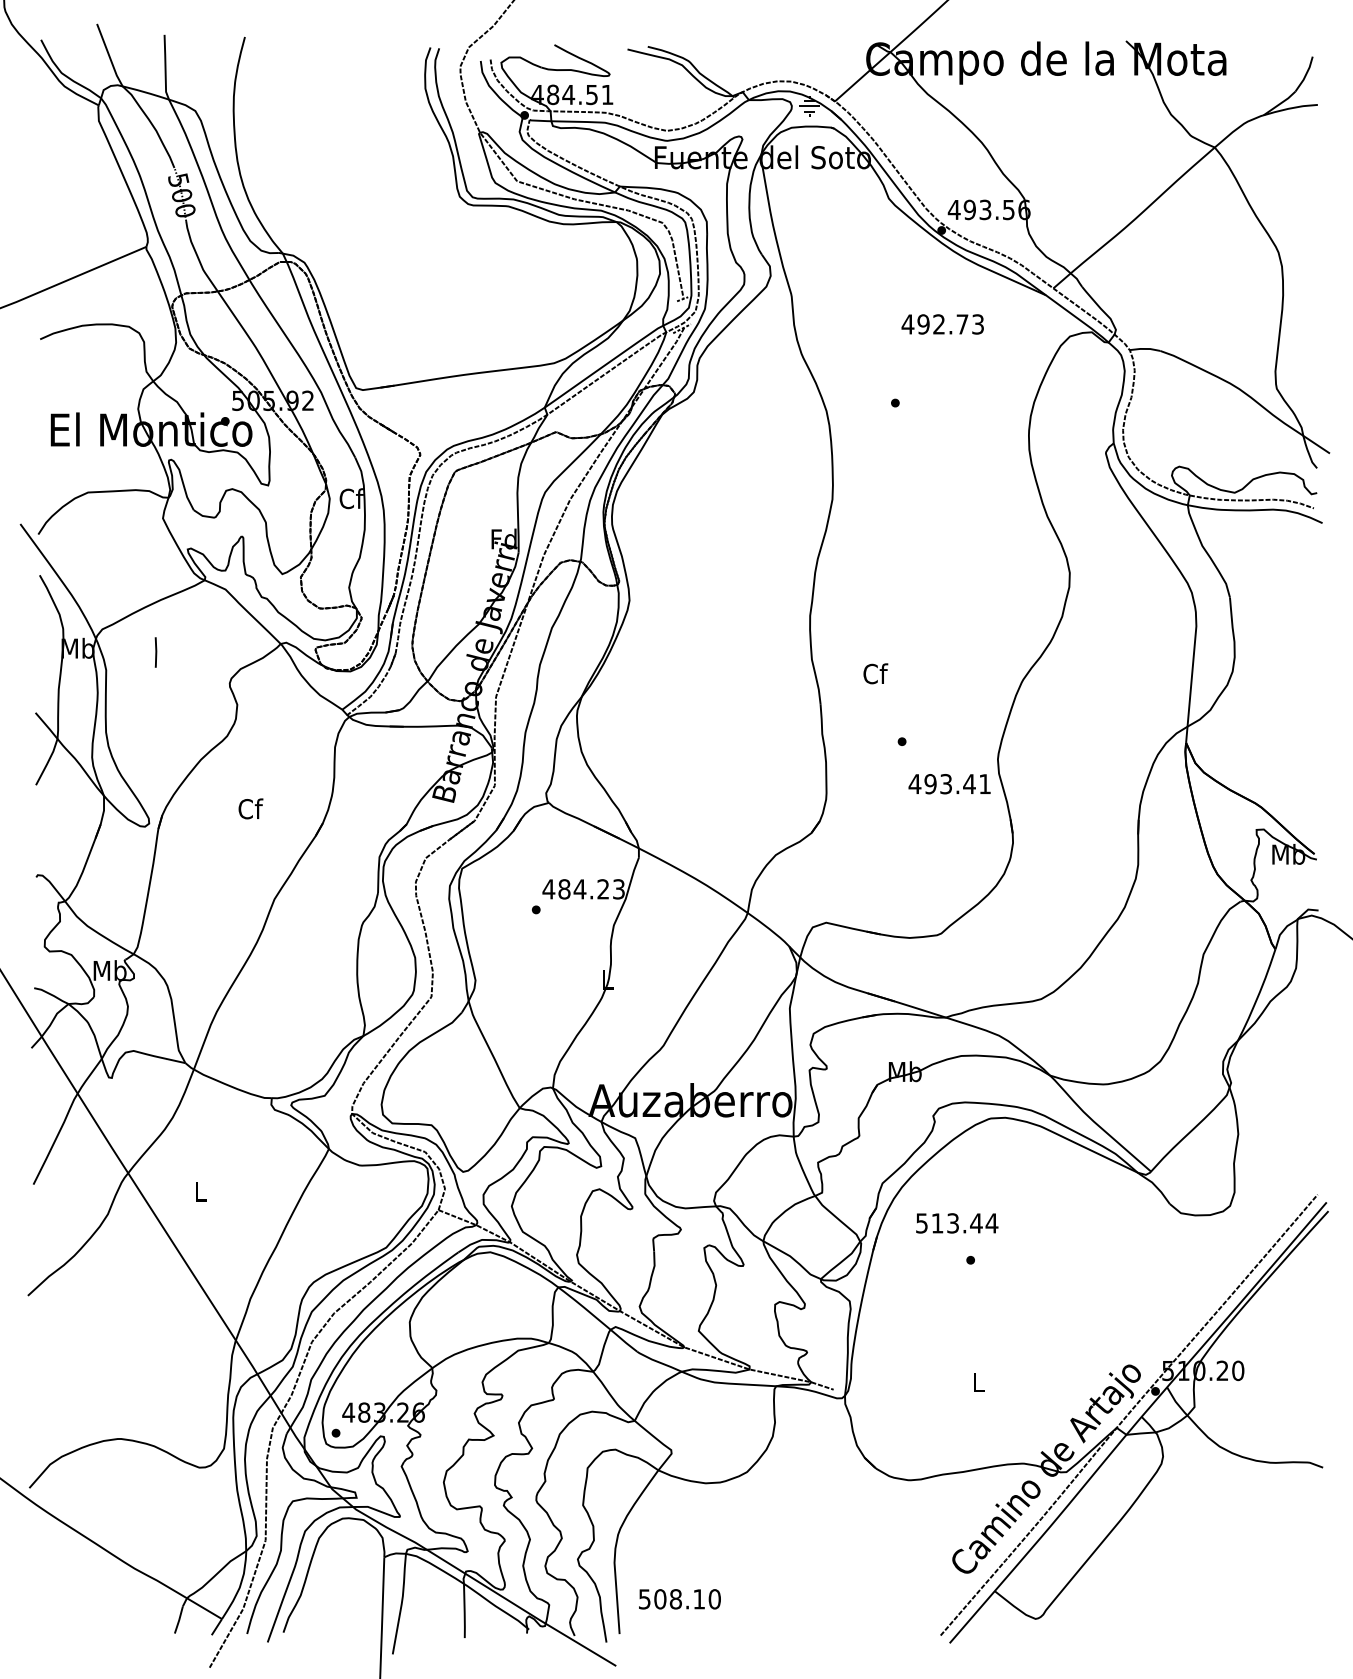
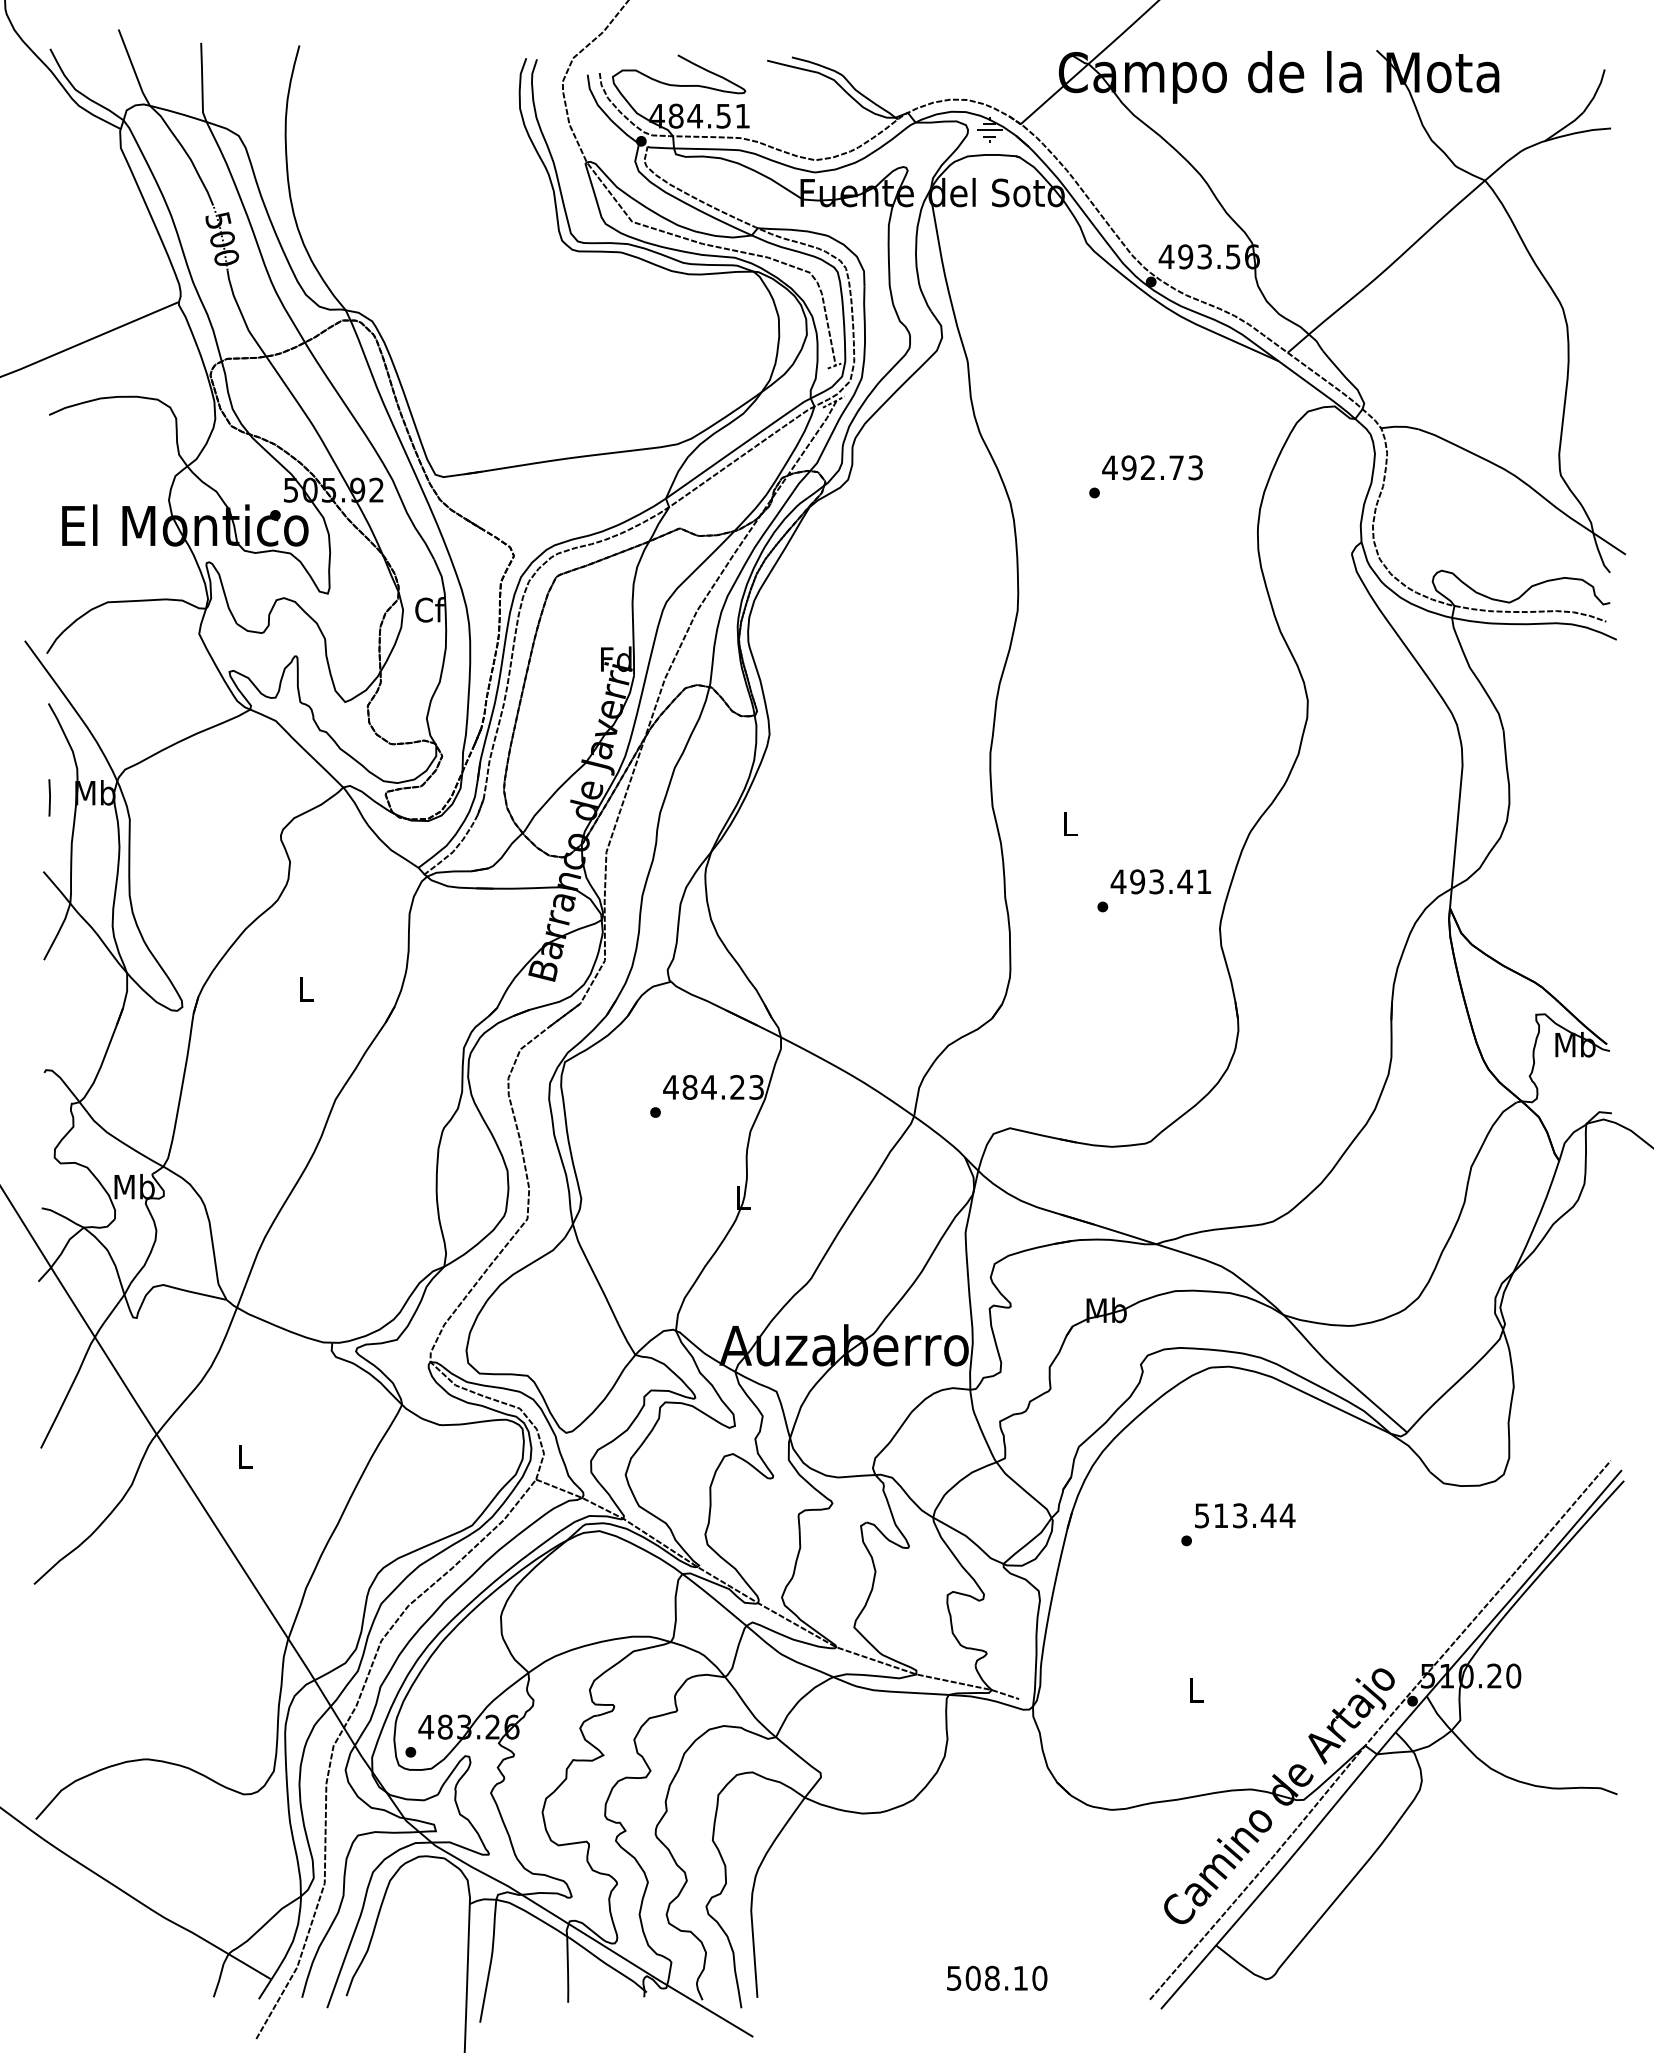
text: (942, 324) -> (1152, 467), moved
line: (155, 652) -> (49, 797), moved
text: (875, 673) -> (1070, 823), Cf -> L
text: (949, 783) -> (1160, 881), moved
text: (250, 808) -> (306, 988), Cf -> L
text: (957, 1223) -> (1245, 1515), moved
text: (680, 1598) -> (997, 1977), moved

